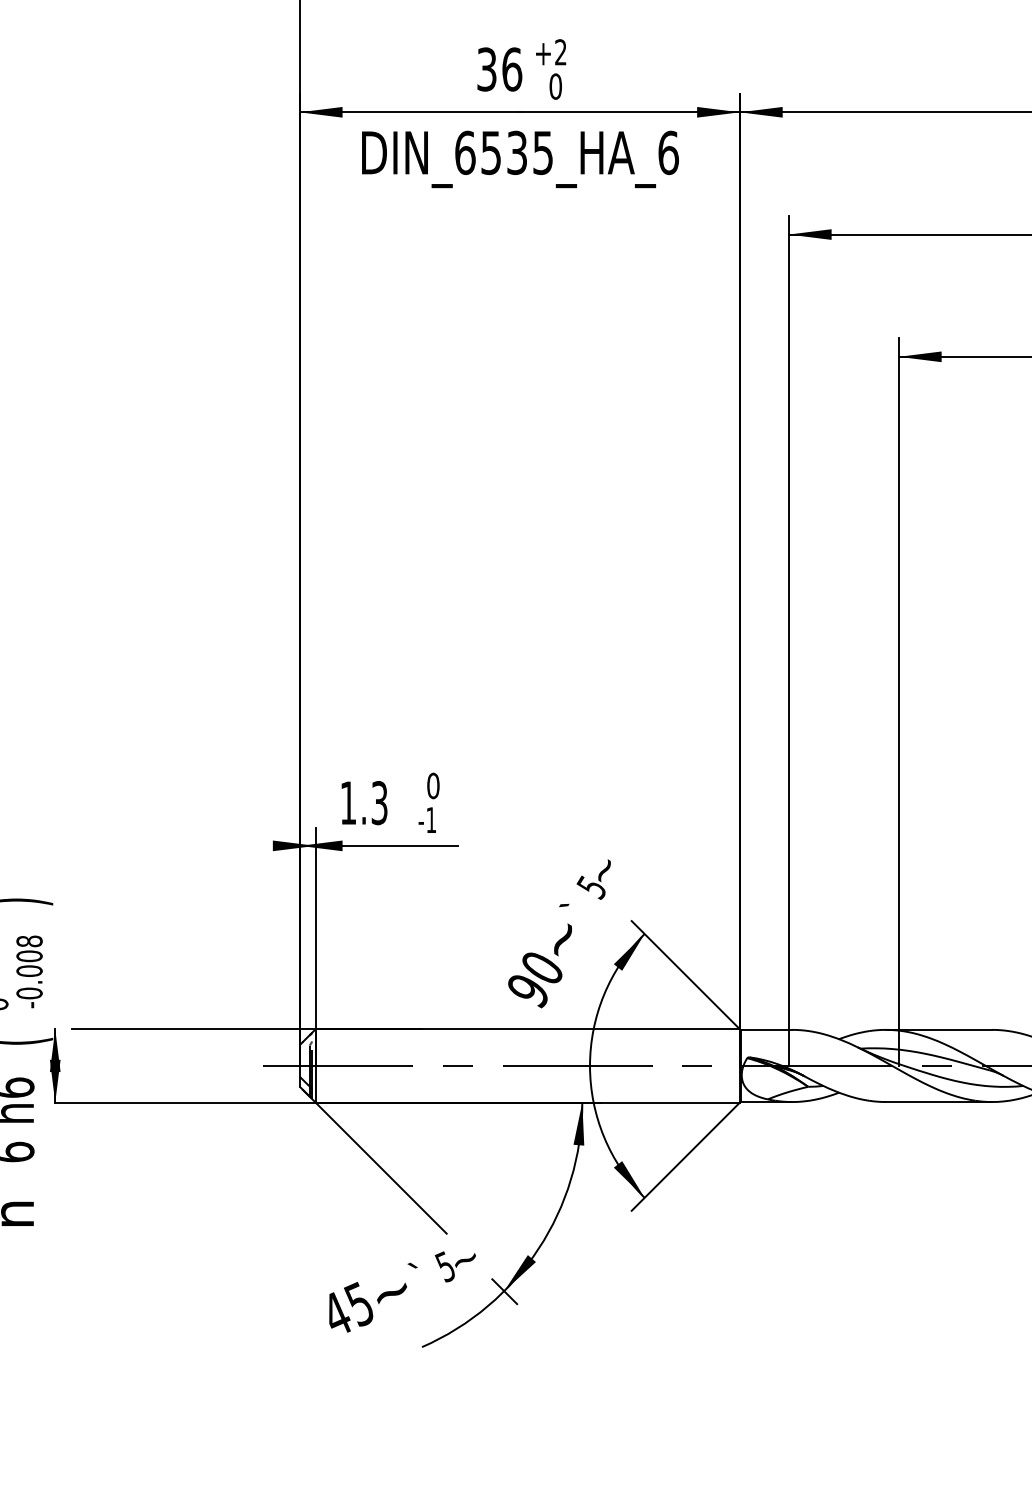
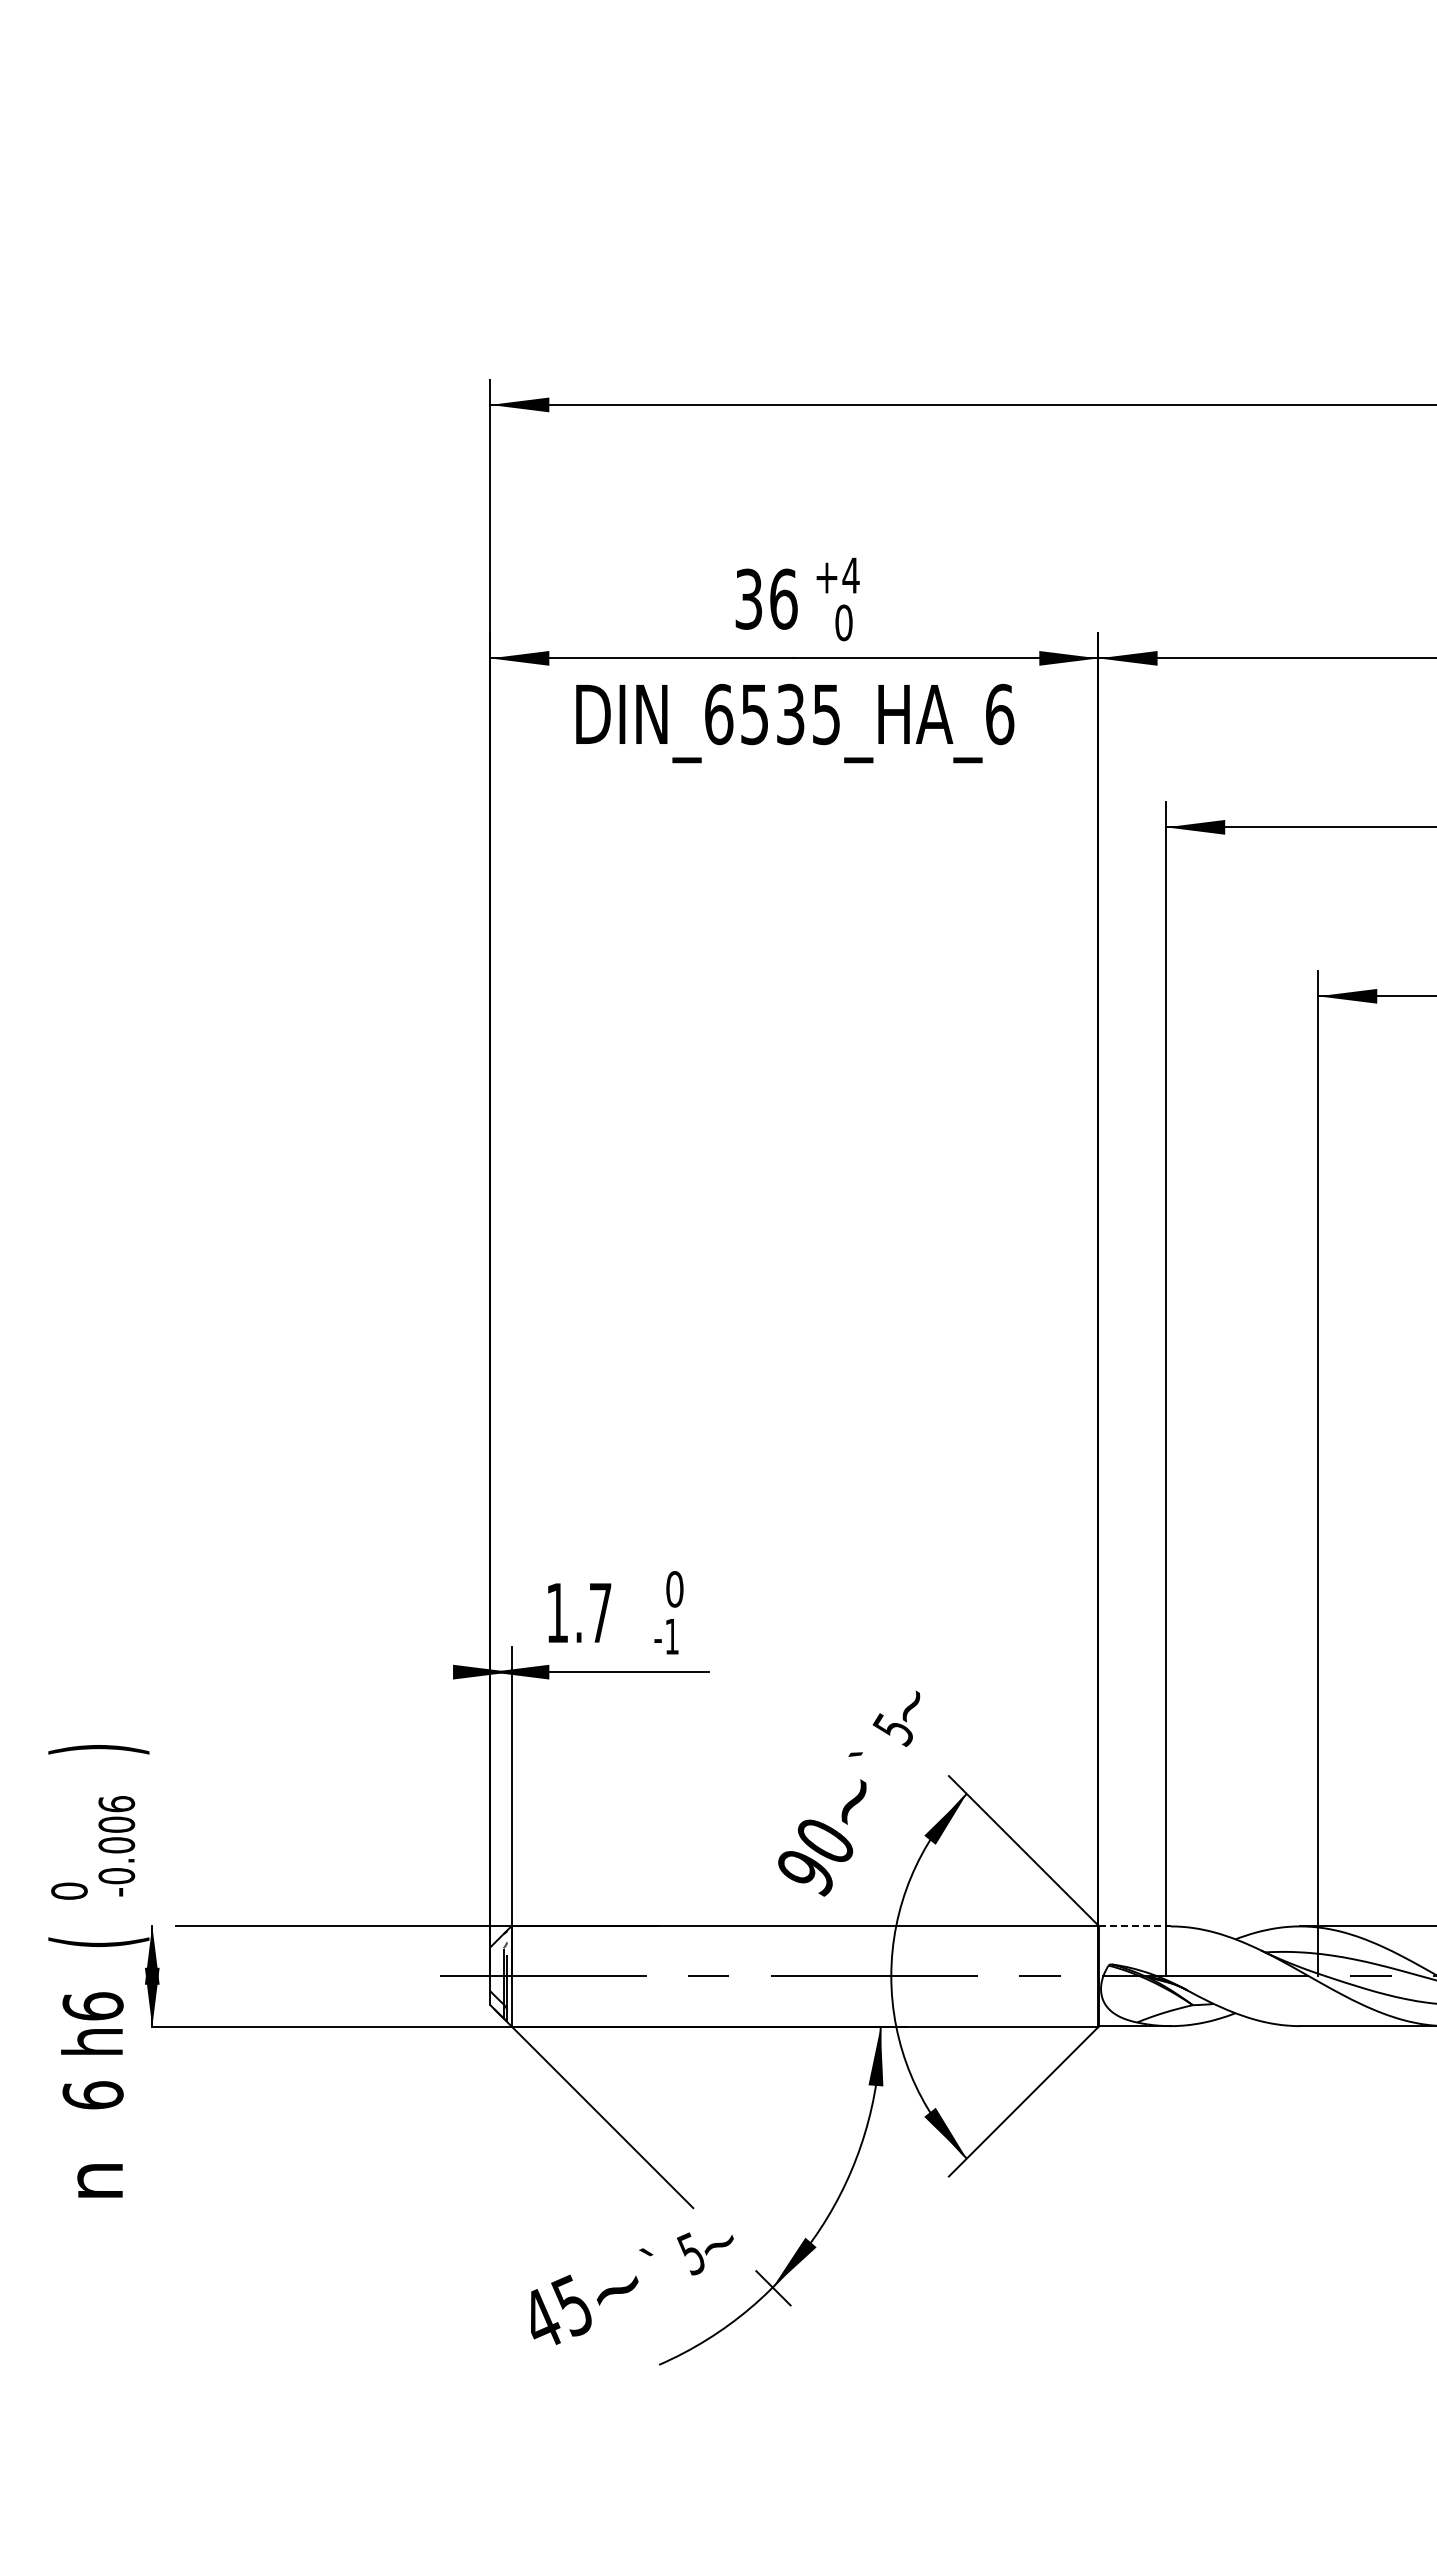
text: (560, 52) -> (850, 575), +2 -> +4
text: (379, 802) -> (600, 1612), 1.3 -> 1.7
text: (29, 941) -> (116, 1804), -0.008 -> -0.006
line: (766, 1029) -> (1135, 1926), solid -> dashed

